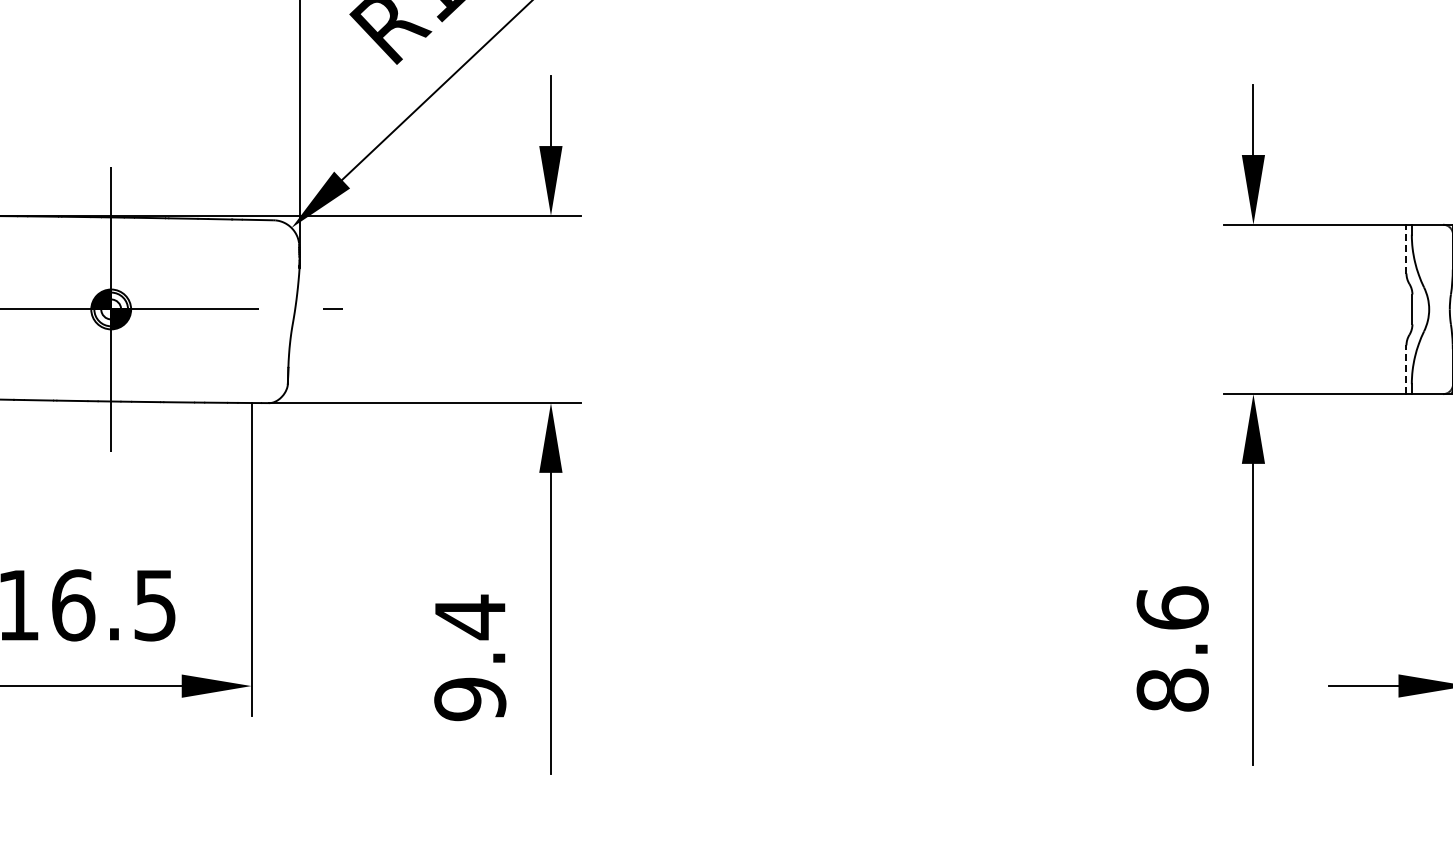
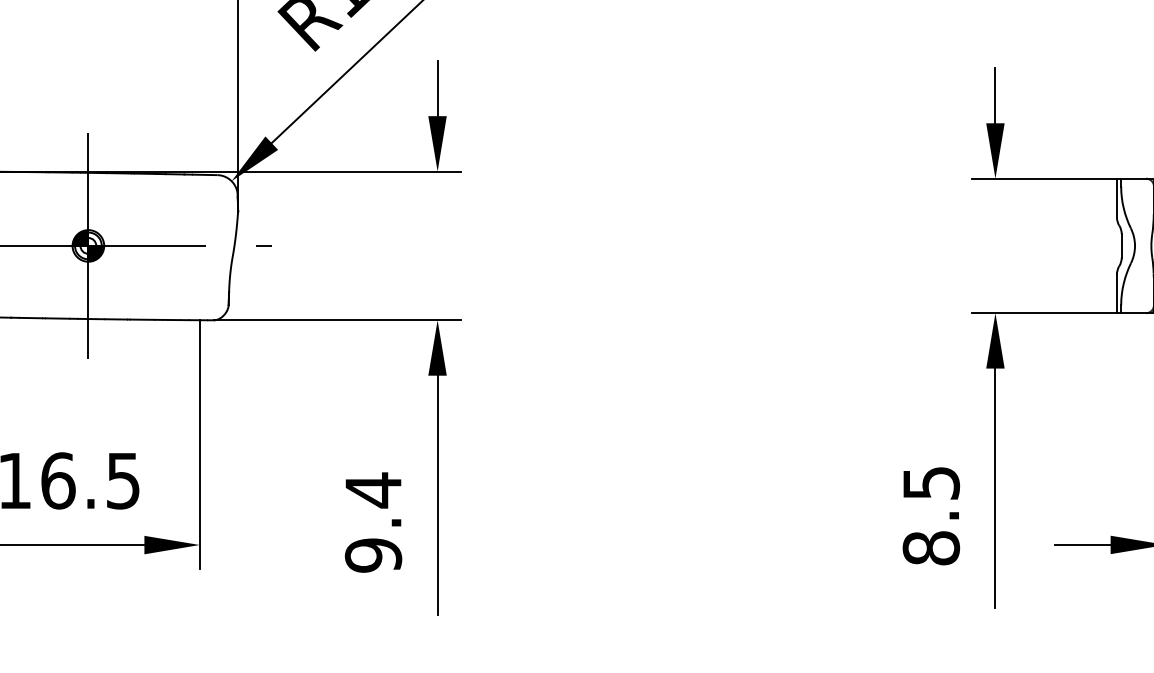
line: (1406, 248) -> (1116, 197), dashed -> solid
line: (1406, 369) -> (1116, 293), dashed -> solid
text: (1172, 607) -> (931, 482), 8.6 -> 8.5

